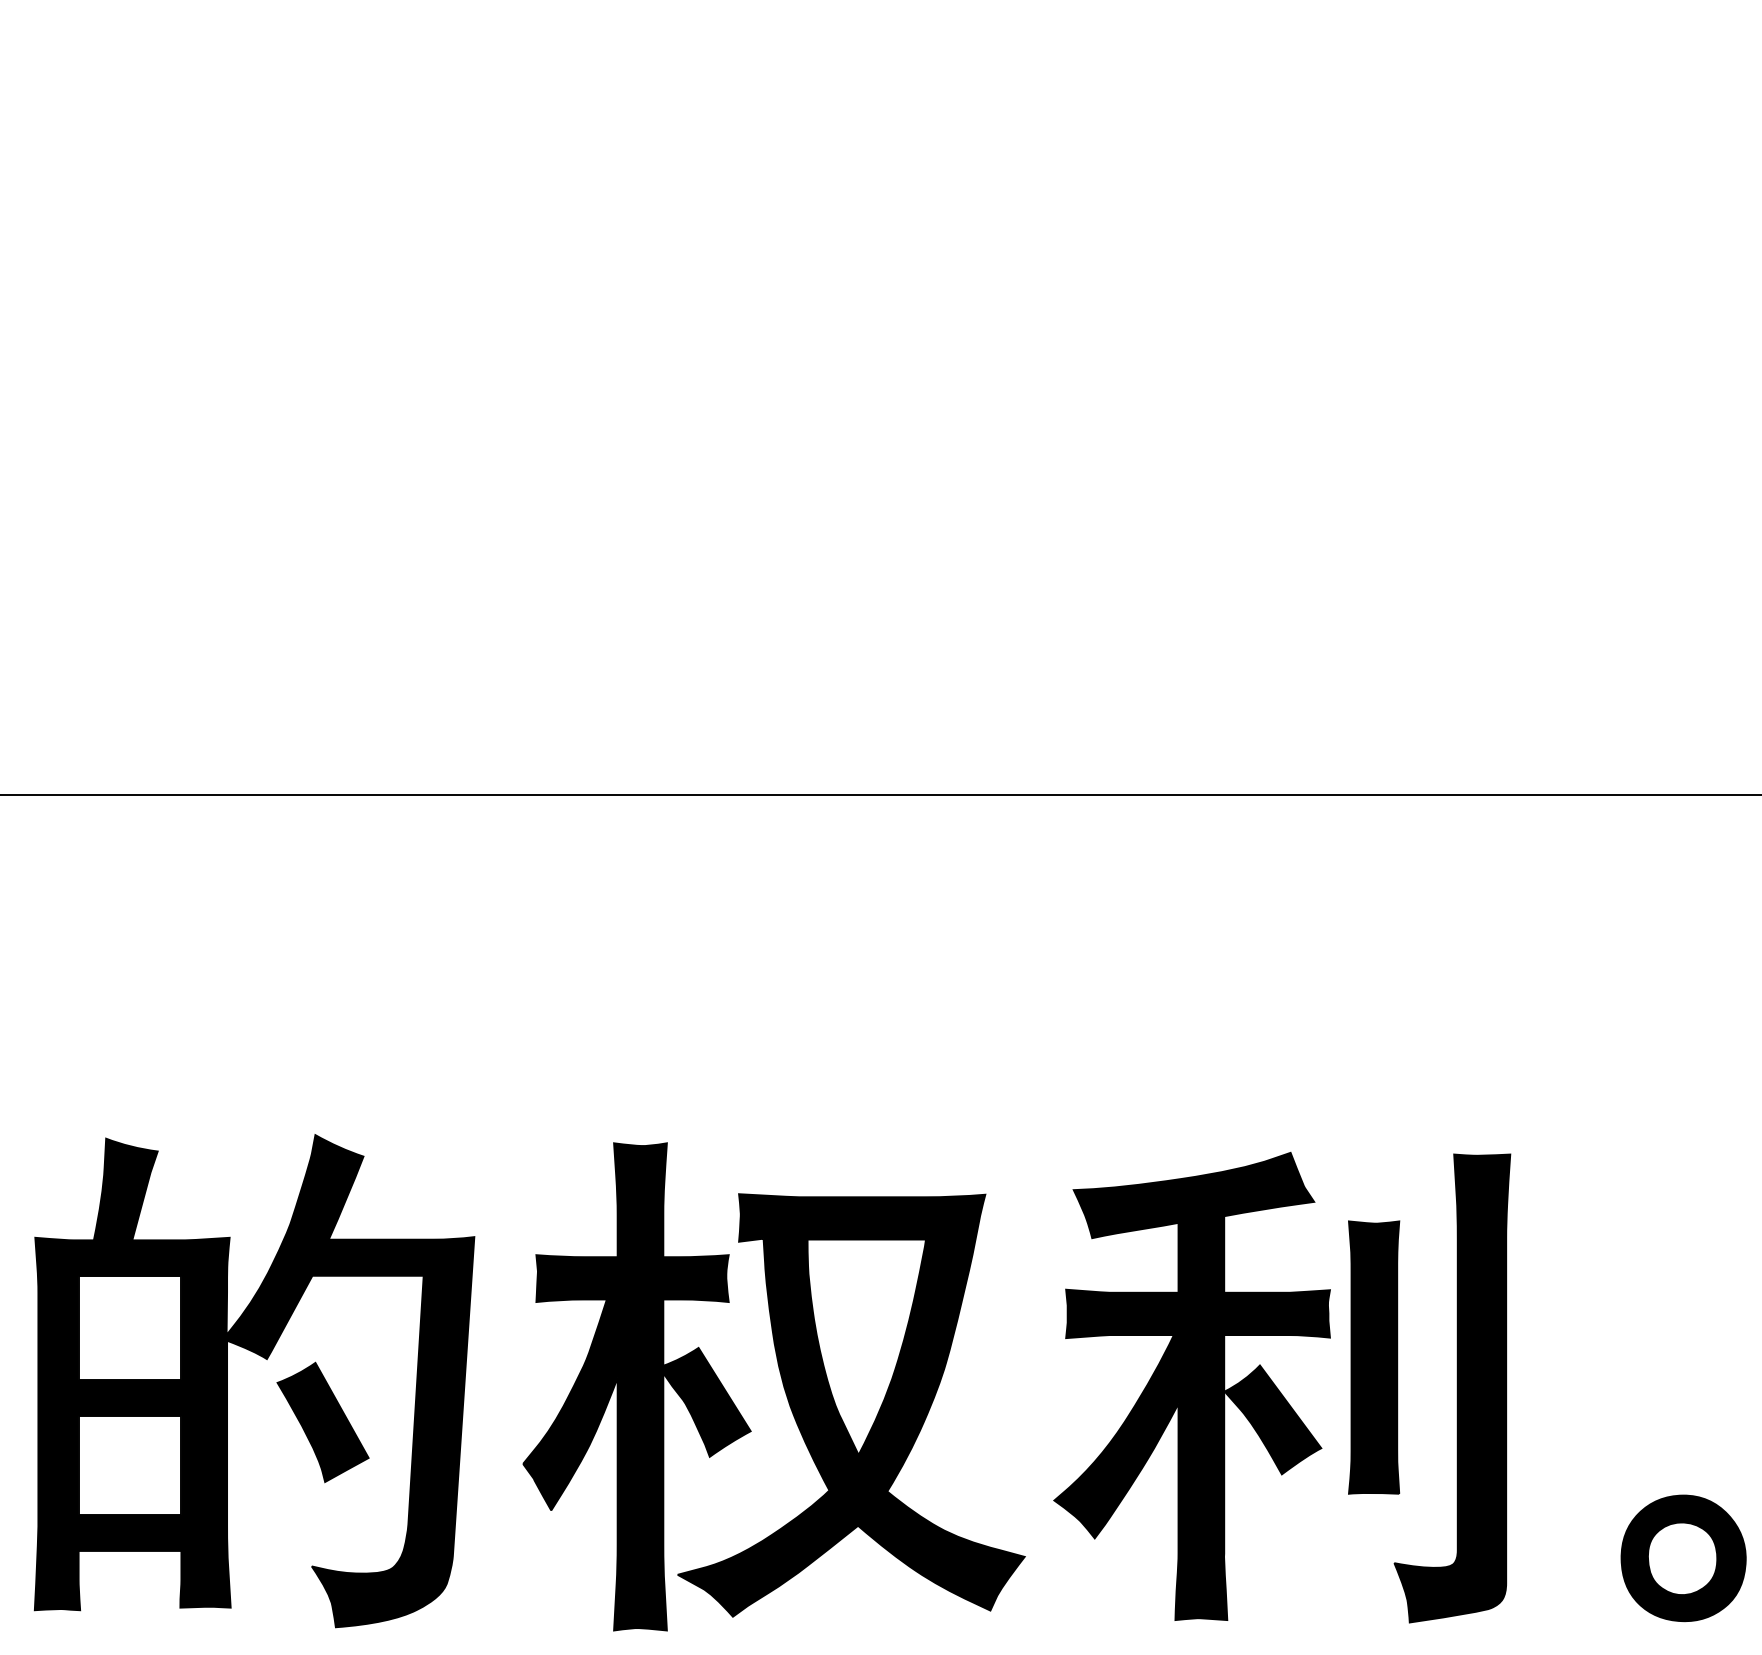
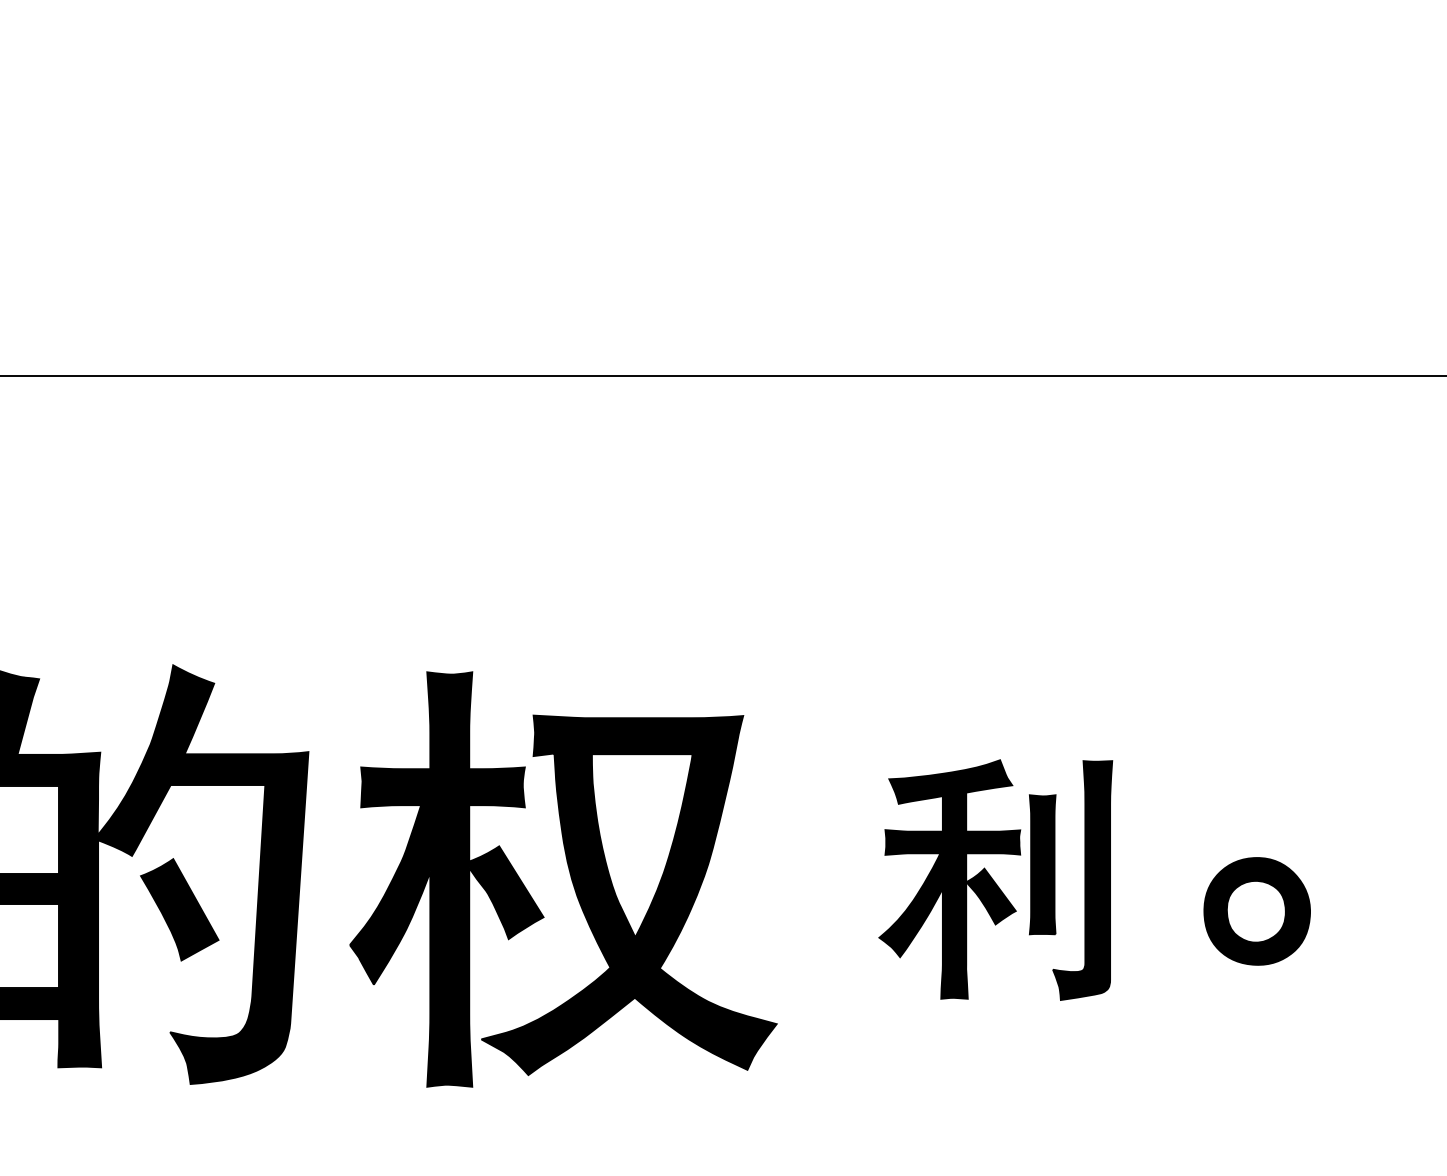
part: (1282, 1387) -> (995, 880), size x0.6
part: (1683, 1558) -> (1257, 911), moved

